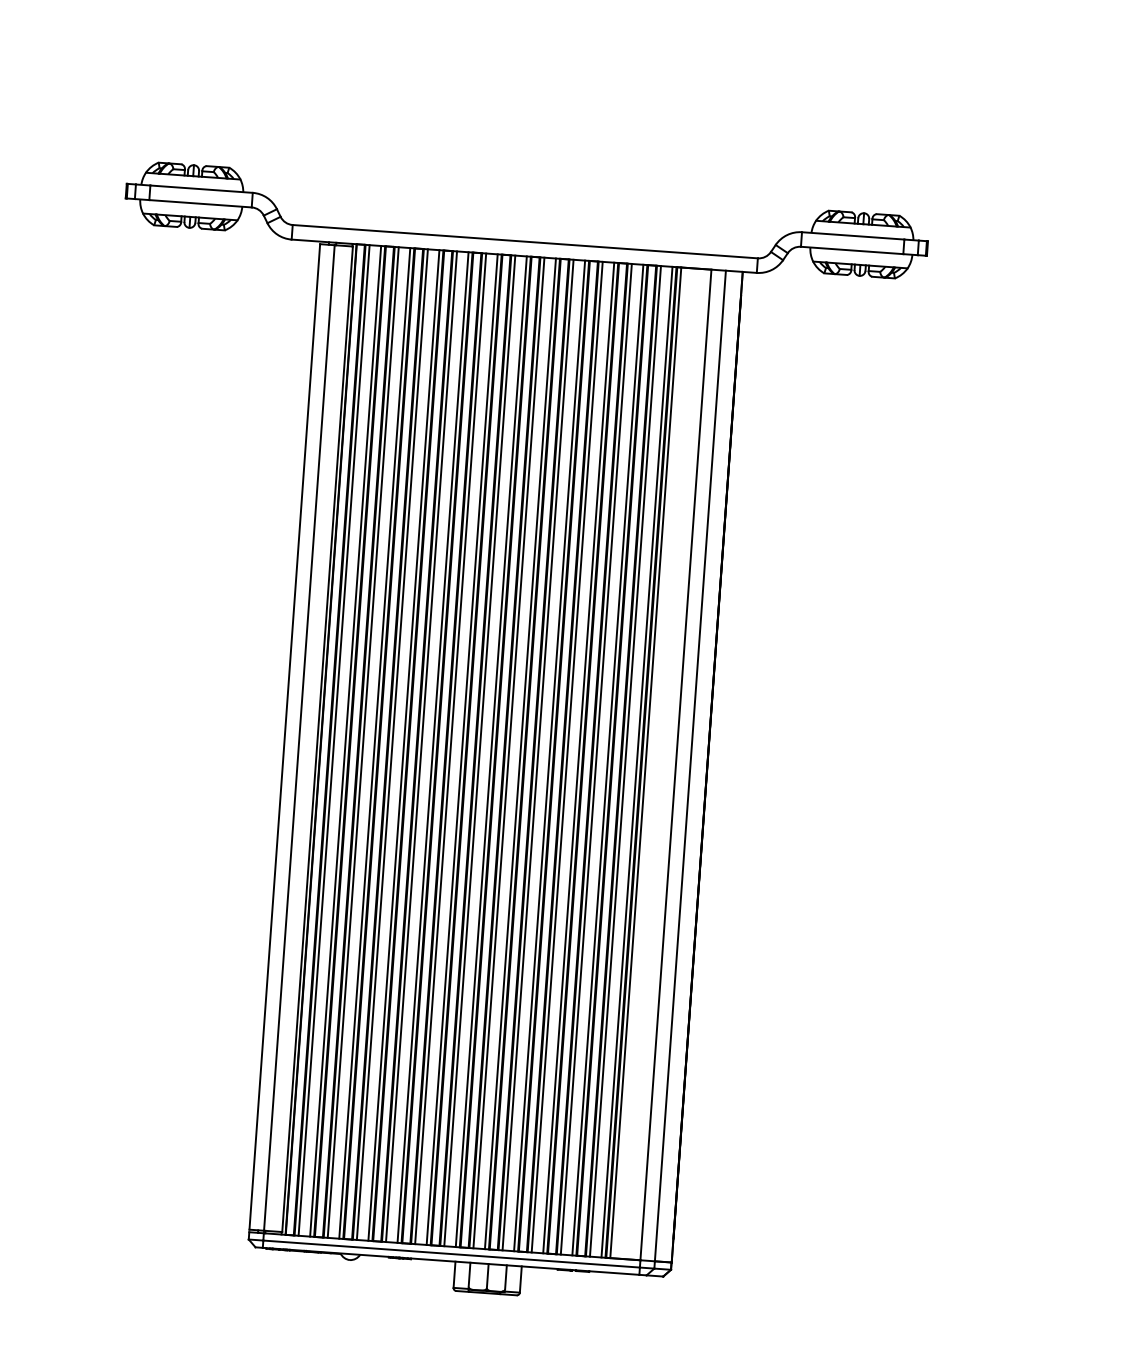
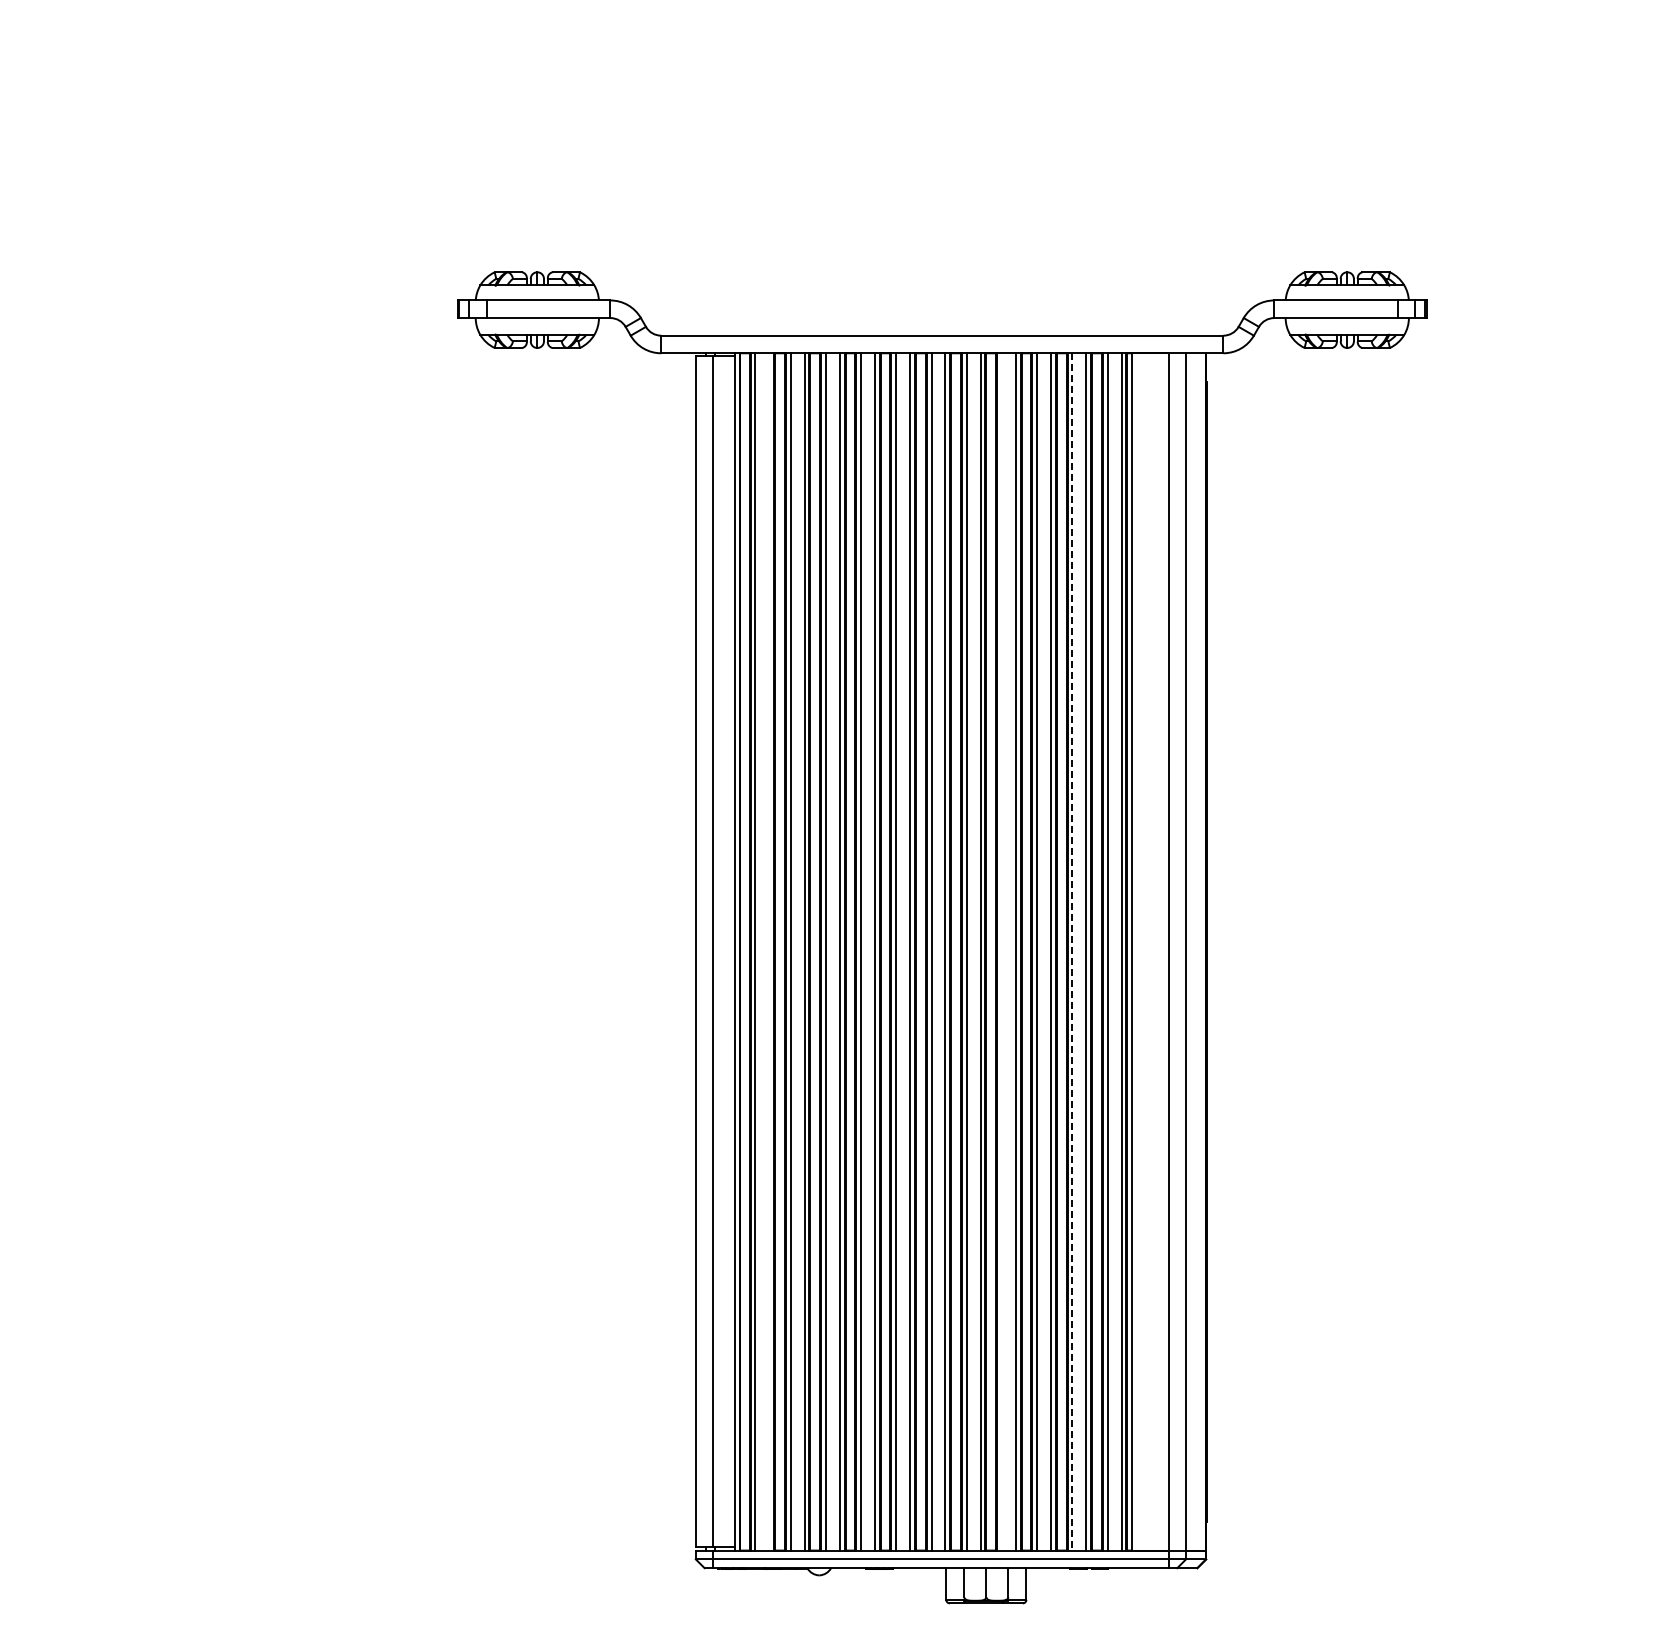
line: (345, 740) -> (769, 951), removed
line: (537, 754) -> (1001, 951), removed
line: (596, 758) -> (1072, 951), solid -> dashed

